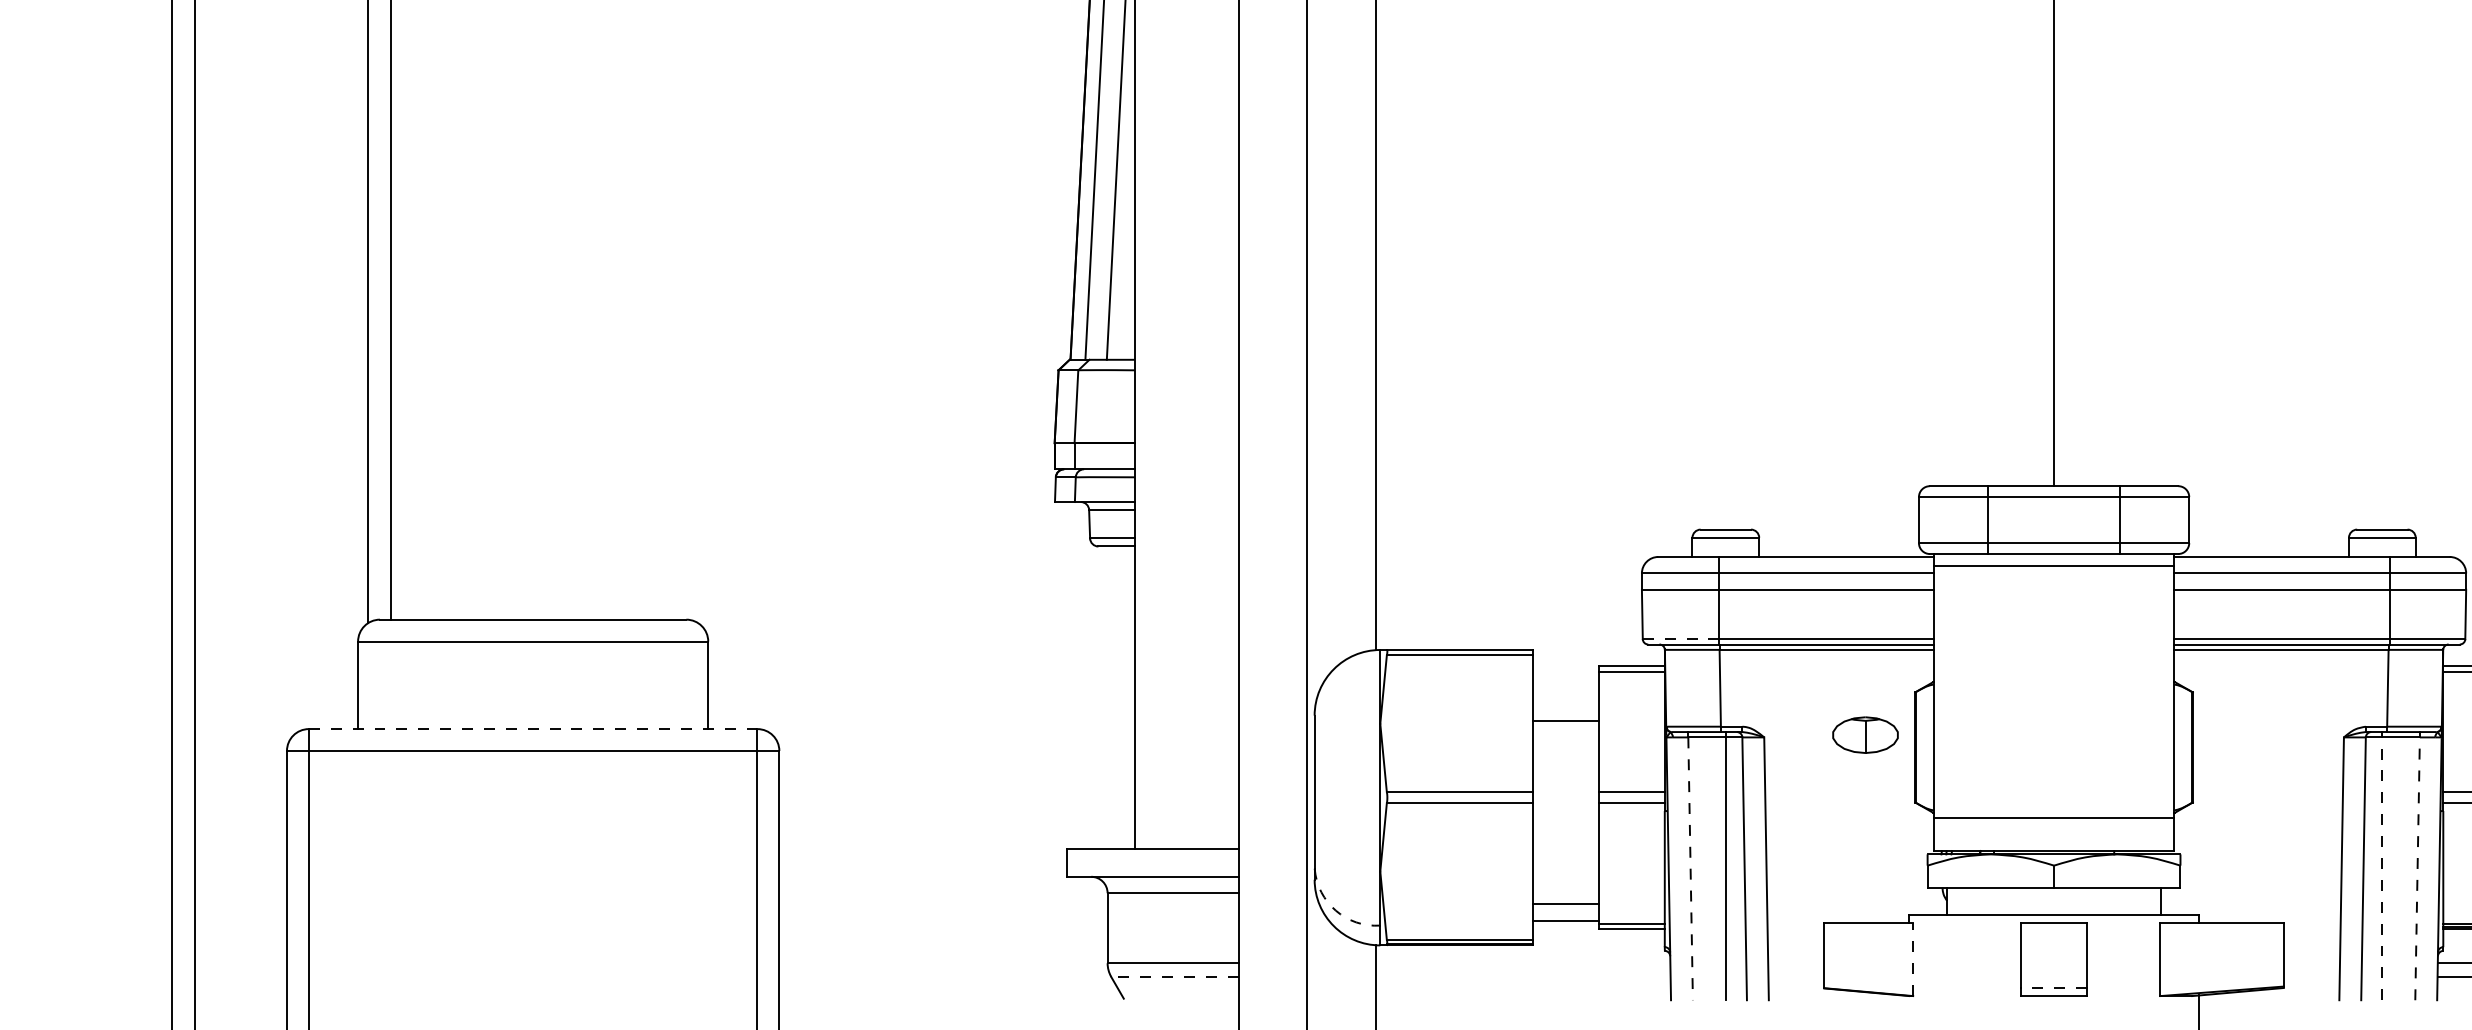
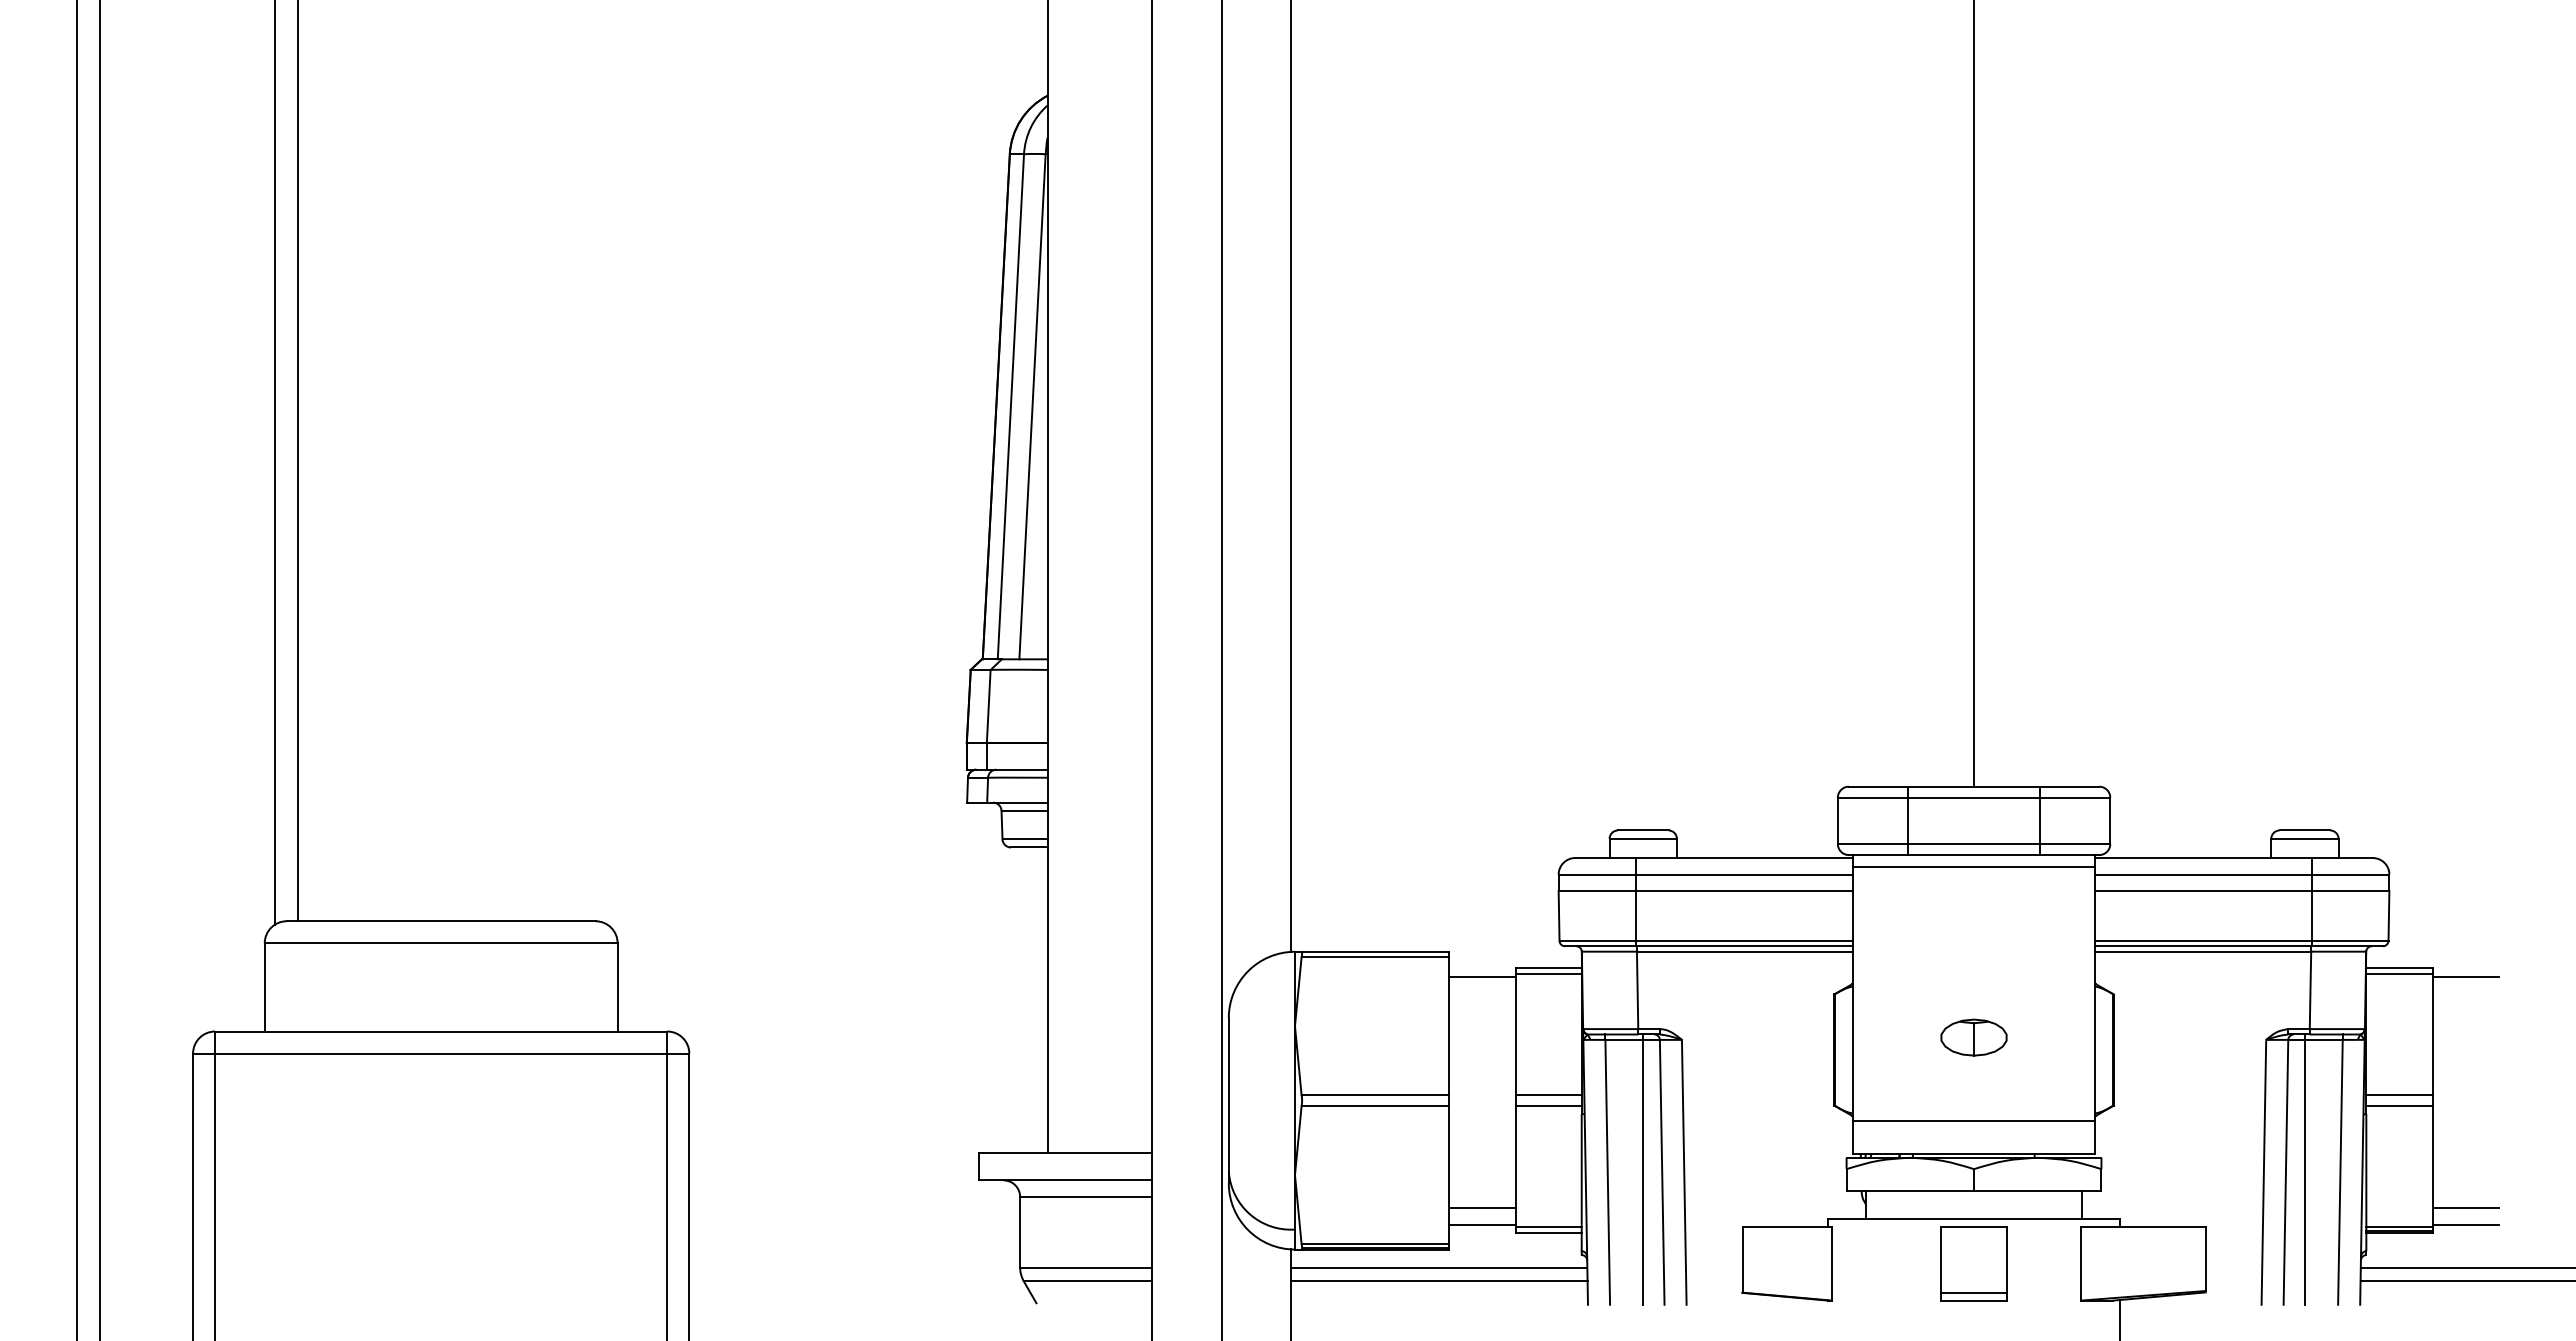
line: (1681, 638) -> (1598, 940), dashed -> solid
line: (1566, 721) -> (1482, 976), moved
line: (533, 729) -> (441, 1031), dashed -> solid
part: (1865, 735) -> (1973, 1037), moved
line: (2381, 867) -> (2304, 1171), dashed -> solid
line: (2417, 867) -> (2340, 1171), dashed -> solid
line: (1690, 868) -> (1607, 1172), dashed -> solid
arc: (1336, 910) -> (1250, 1214), dashed -> solid
line: (1913, 959) -> (1832, 1263), dashed -> solid
line: (1522, 963) -> (1438, 1267), added
line: (1174, 977) -> (1087, 1281), dashed -> solid
line: (1522, 977) -> (1438, 1281), added
line: (2053, 988) -> (1973, 1292), dashed -> solid

